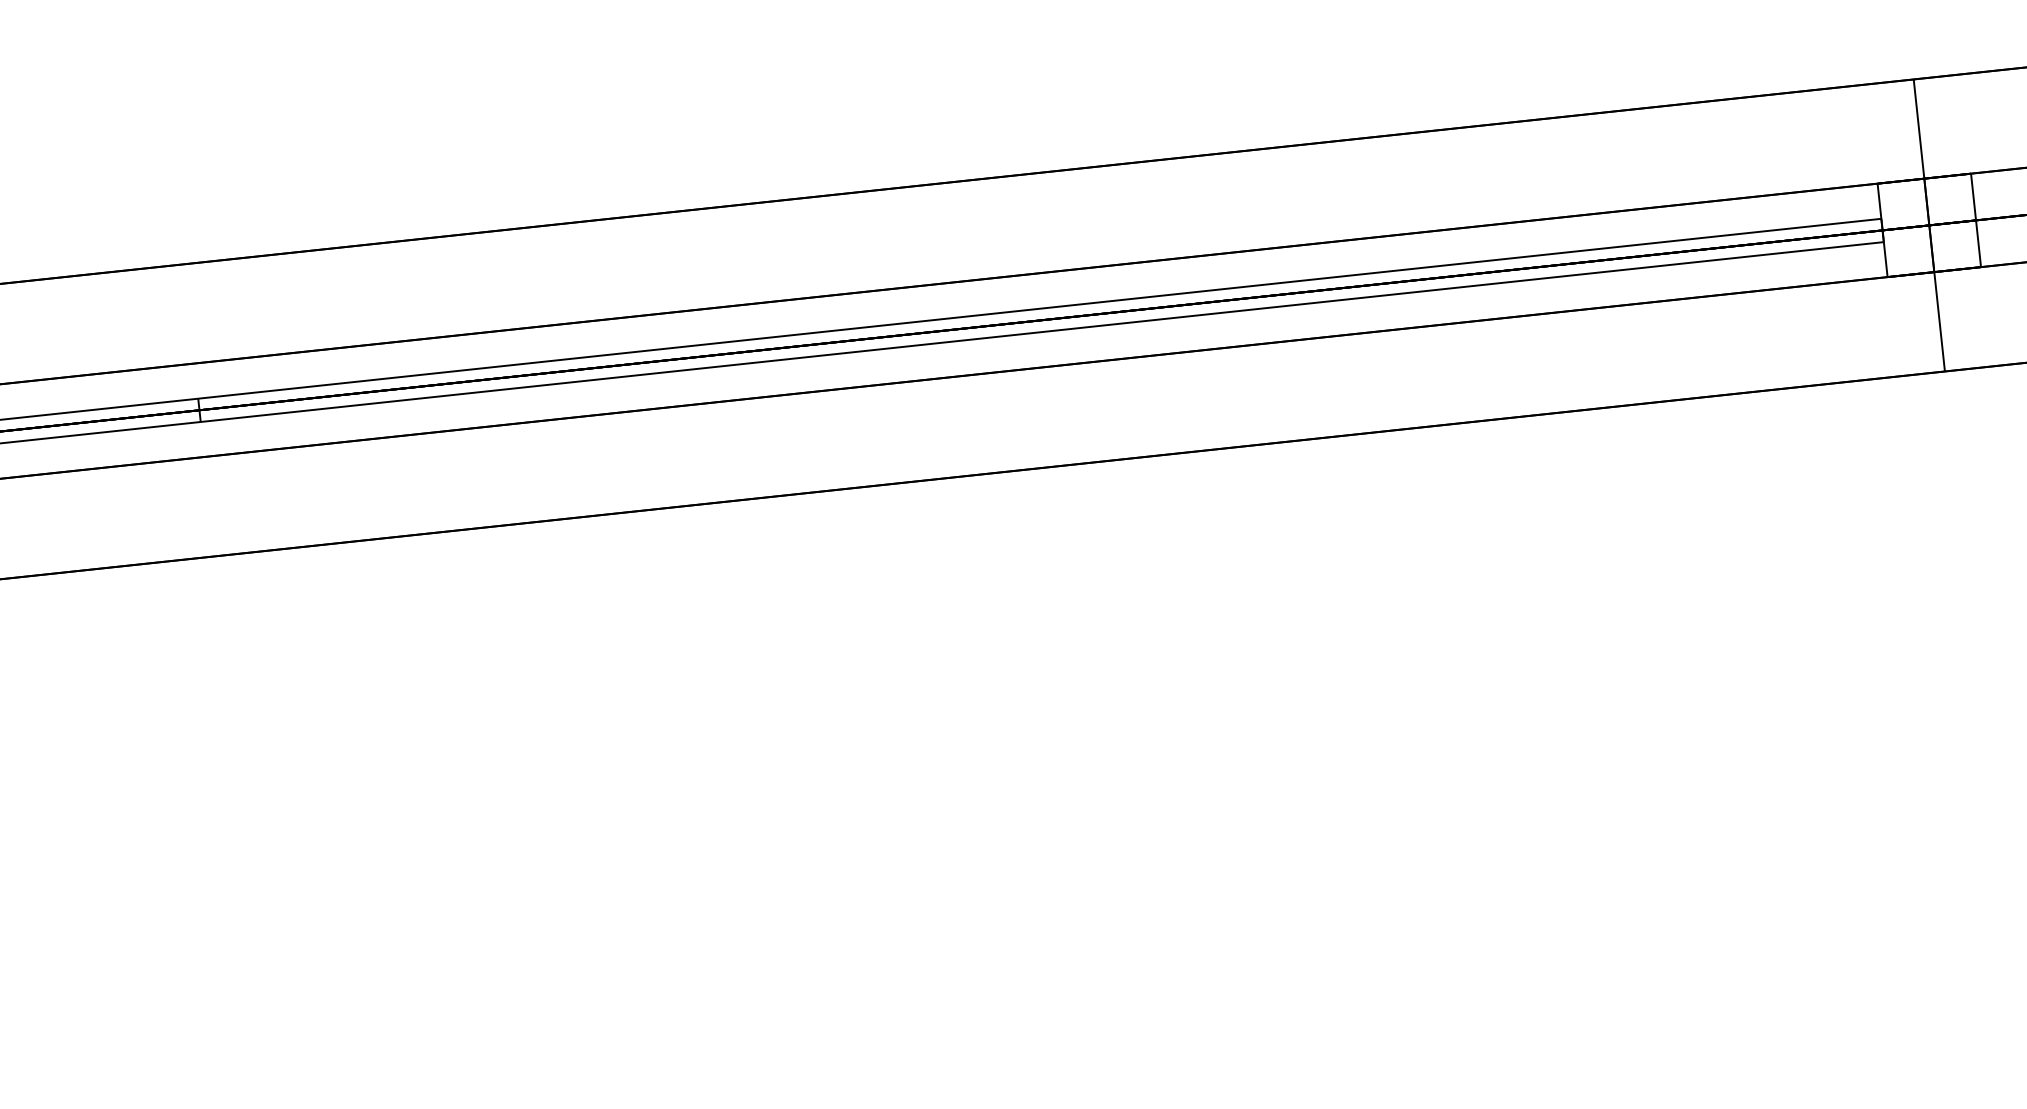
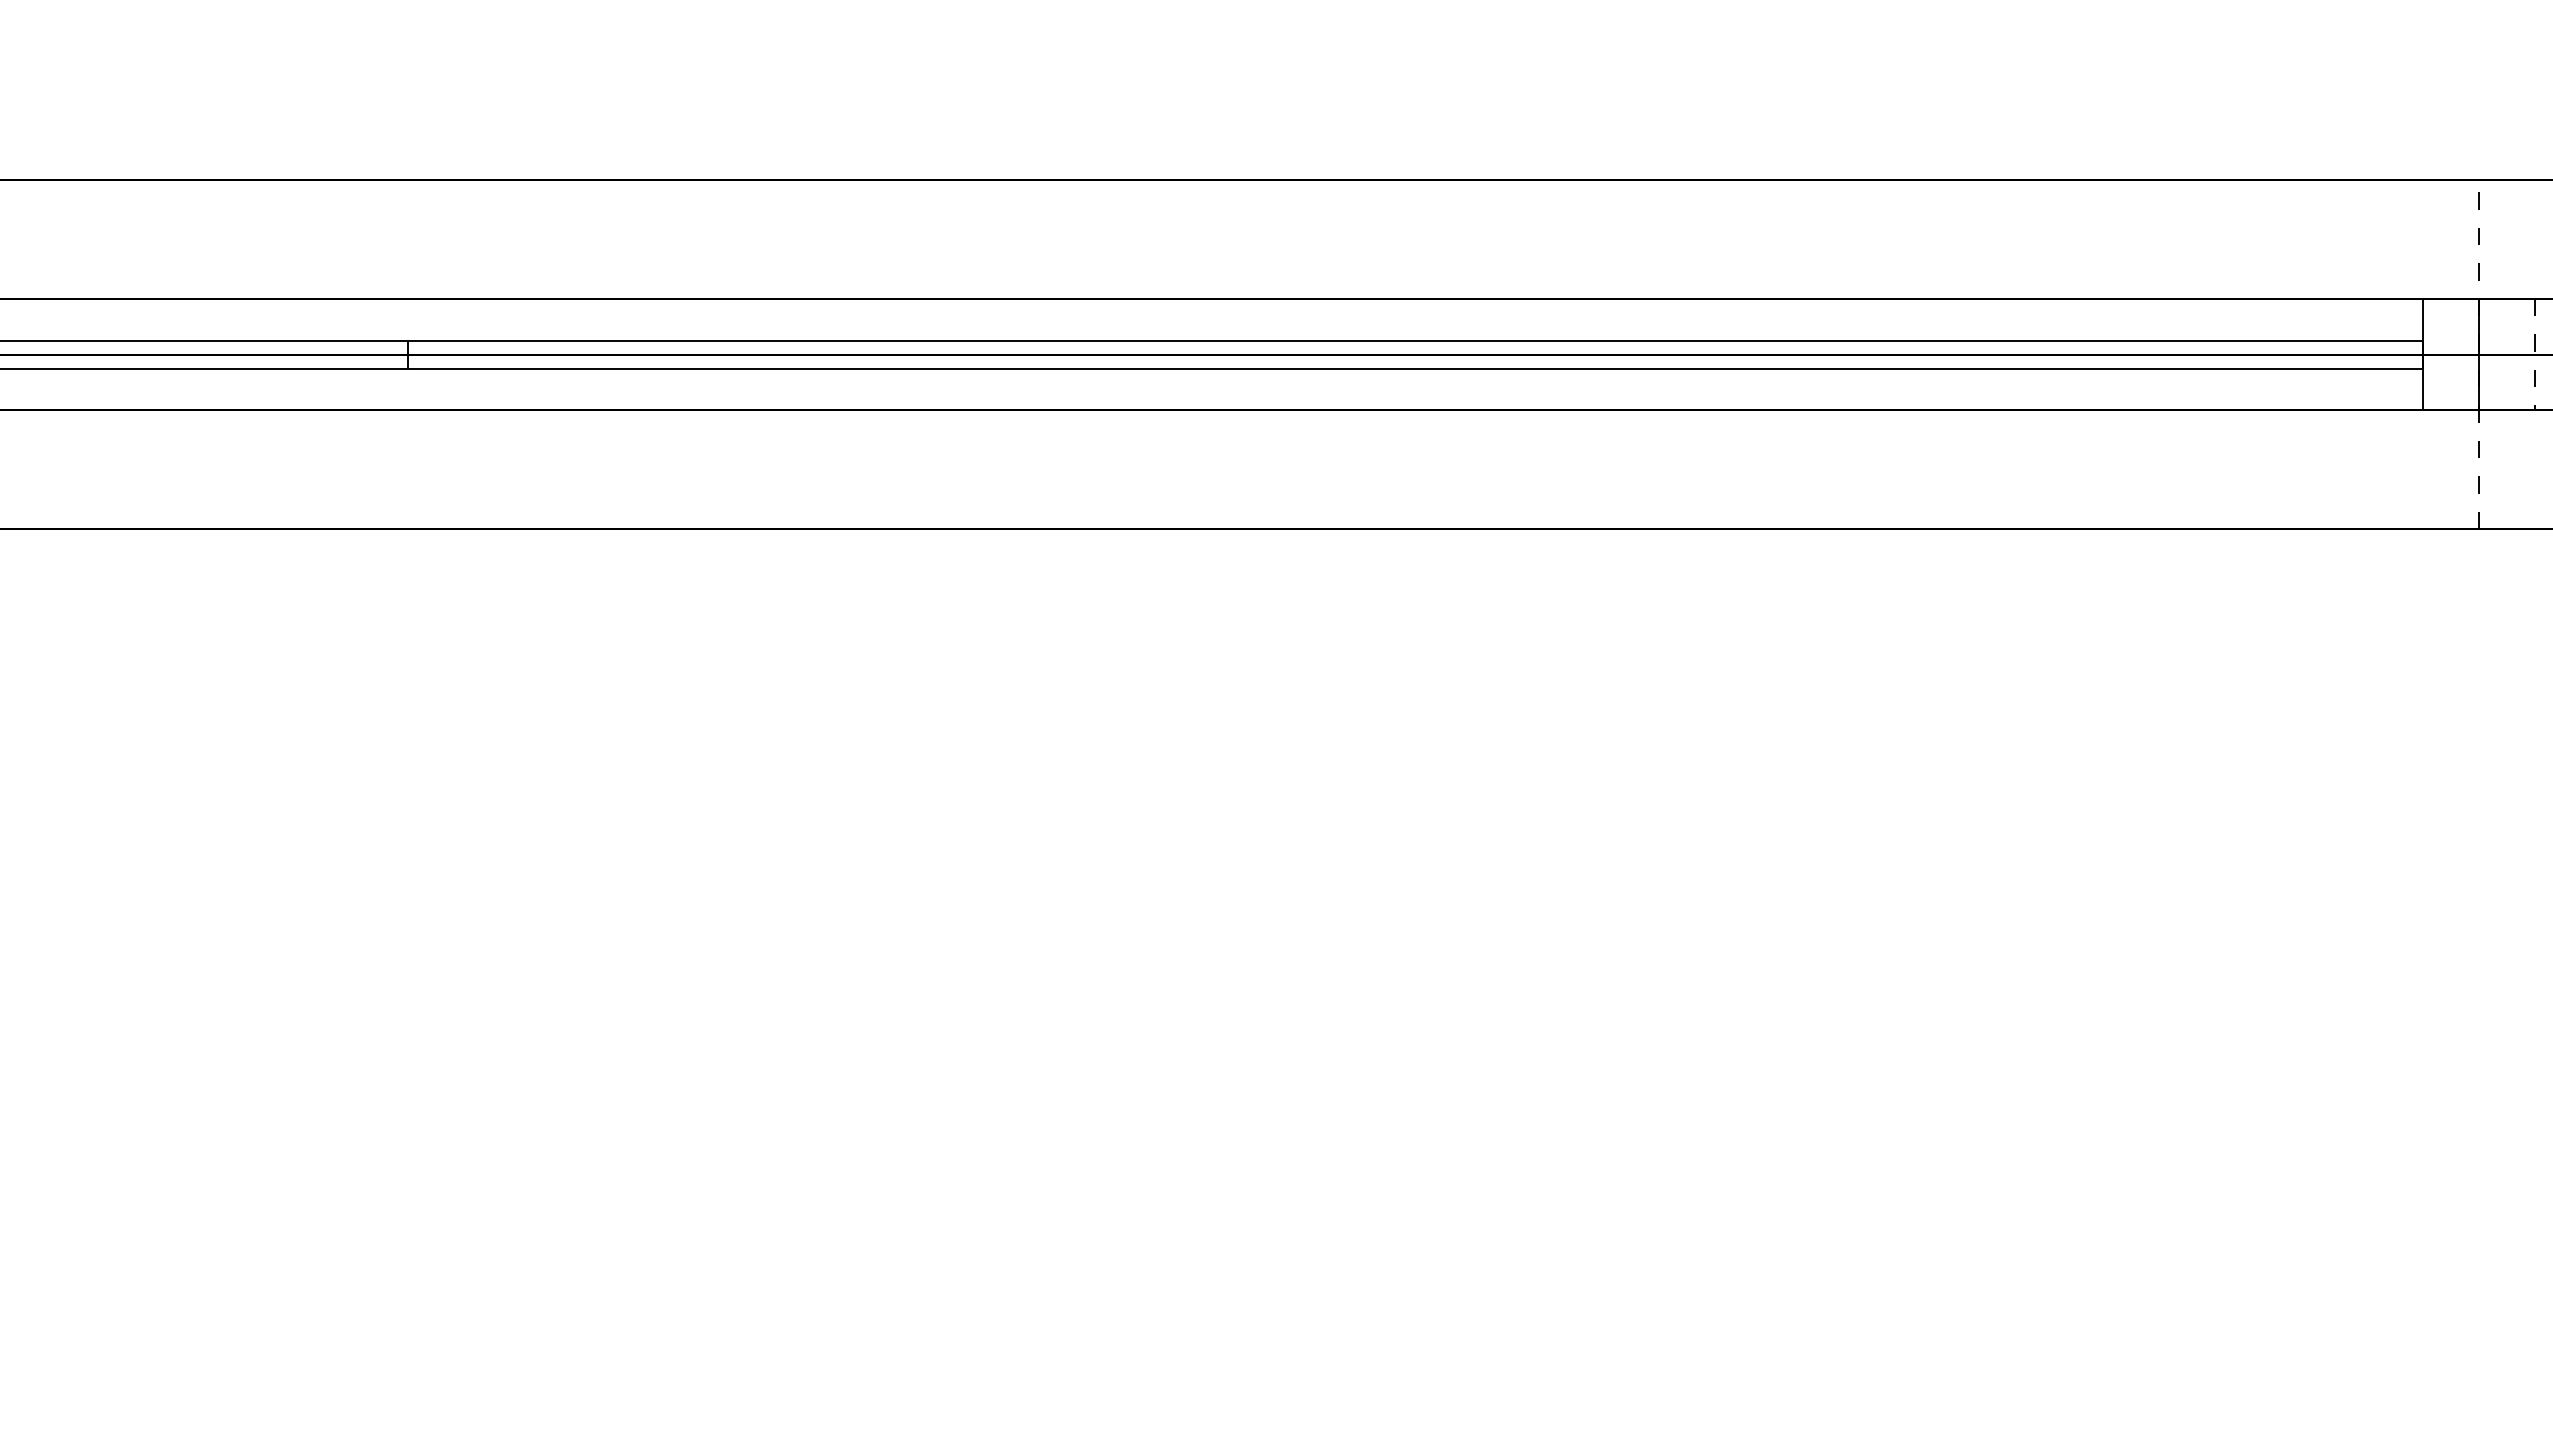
line: (1975, 220) -> (2534, 354), solid -> dashed
line: (1928, 225) -> (2478, 354), solid -> dashed

